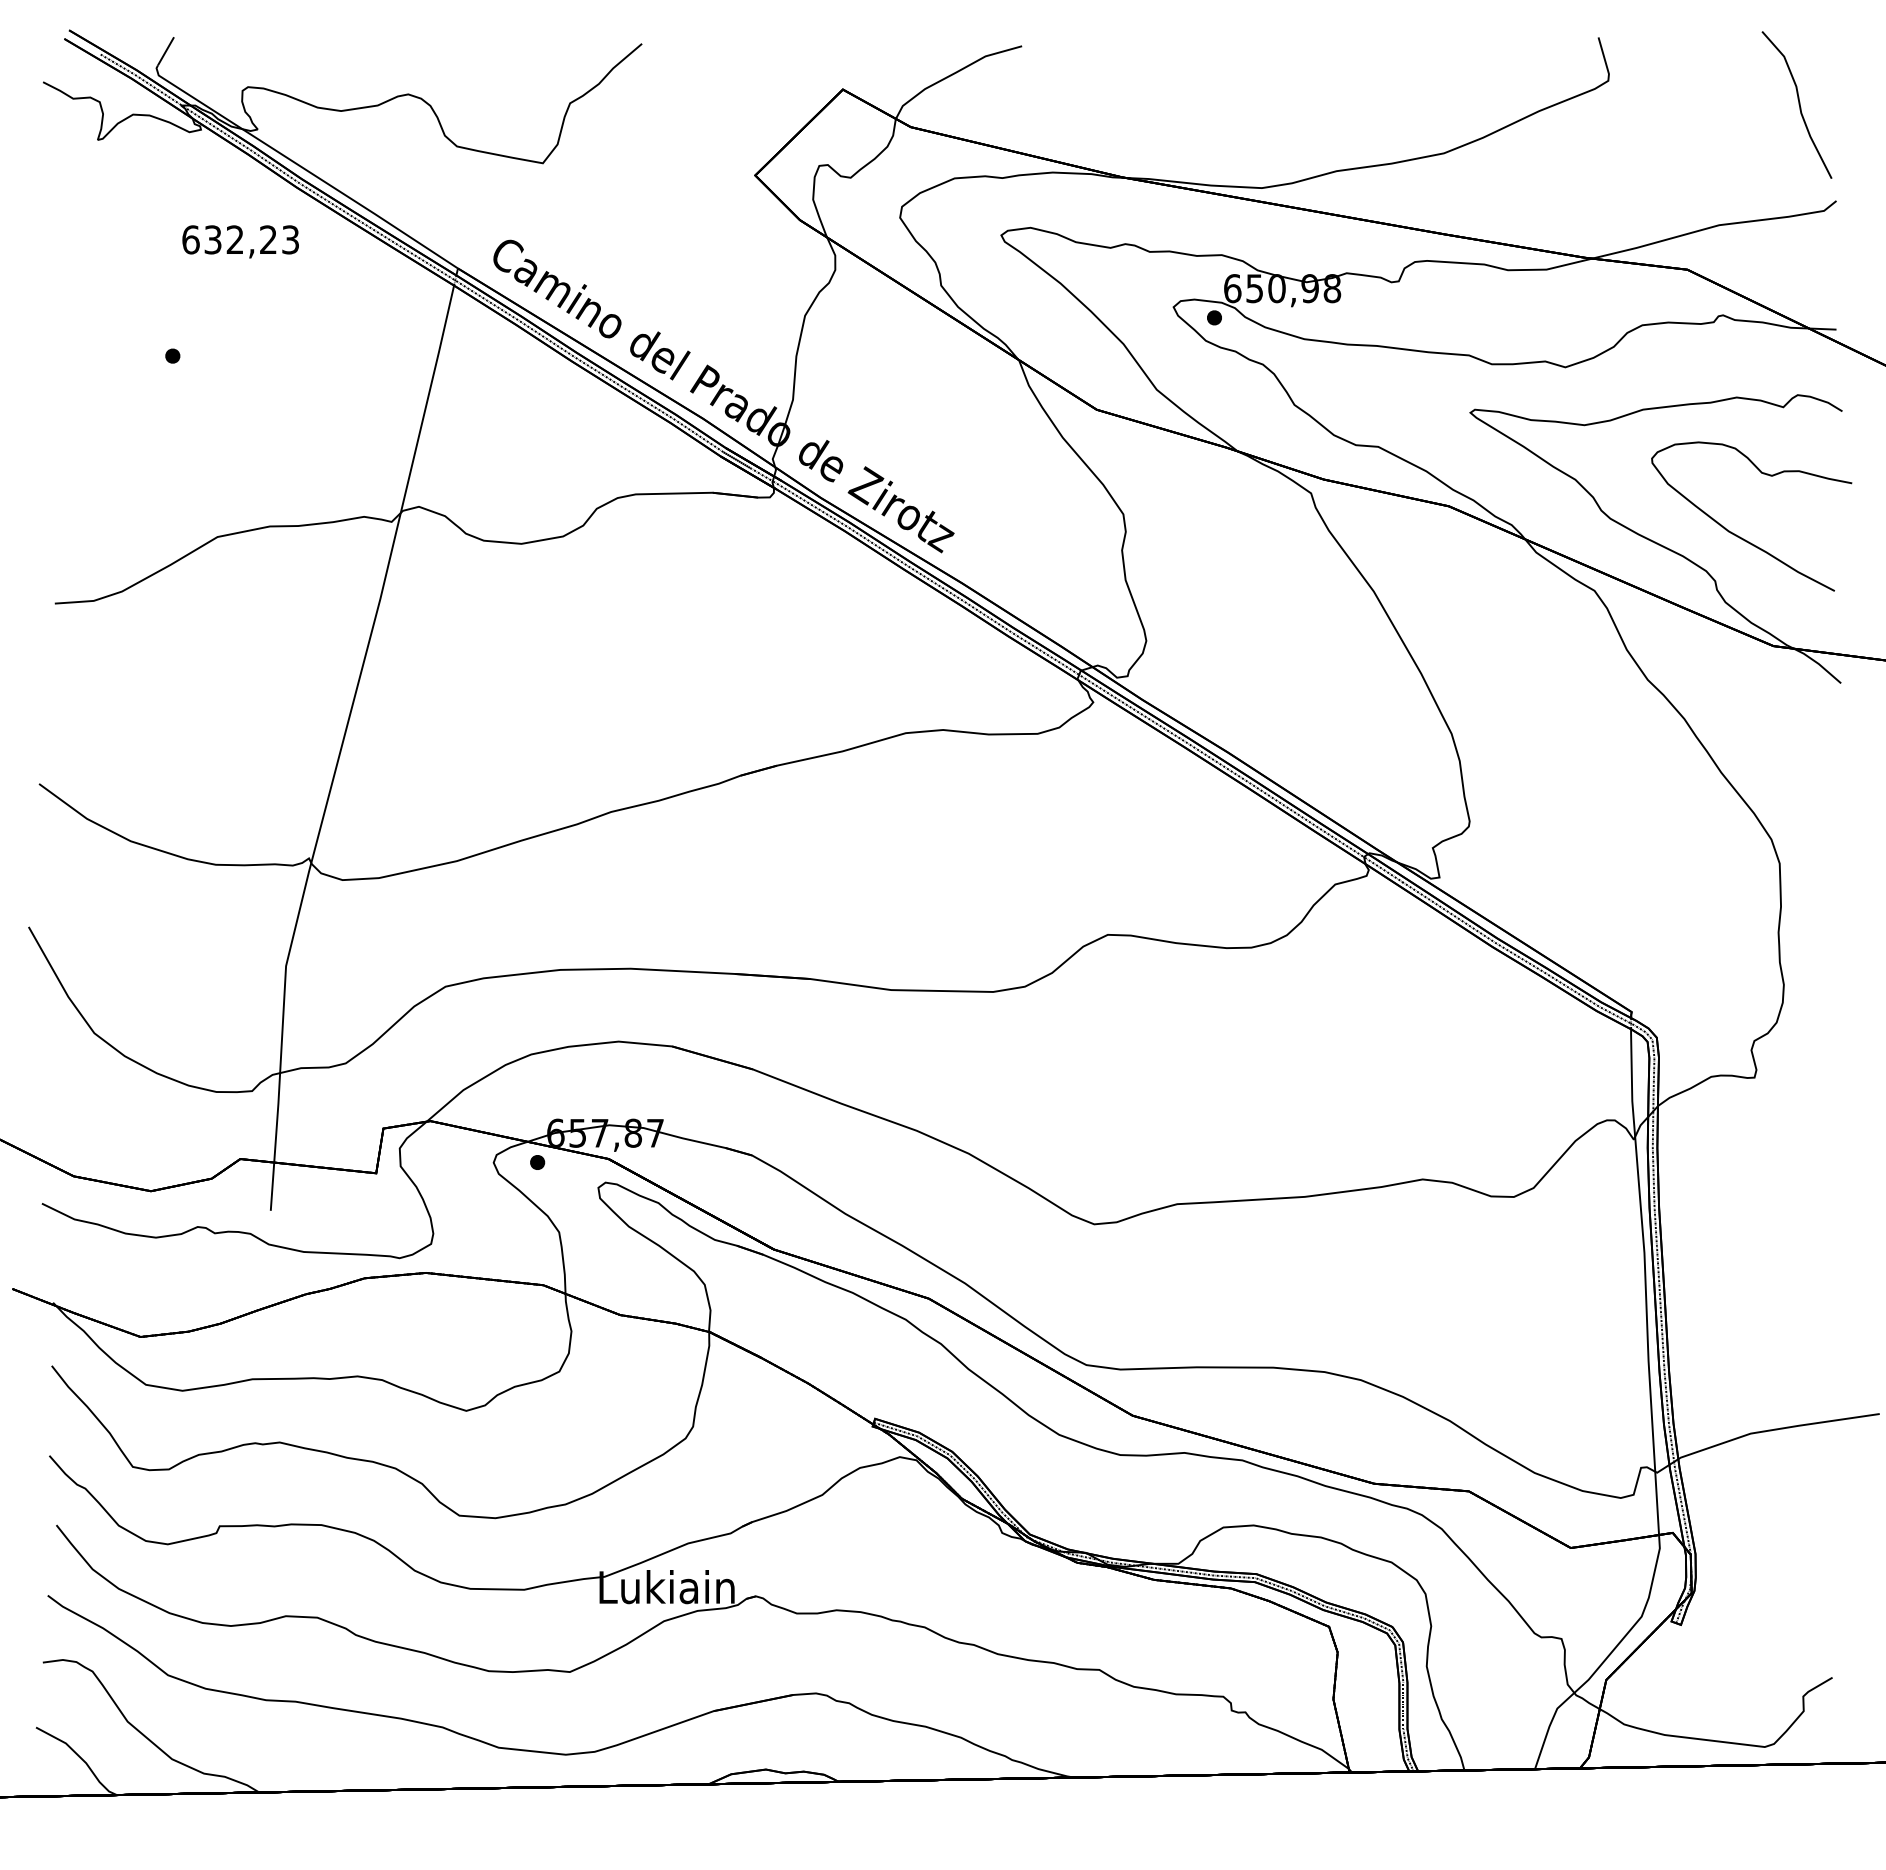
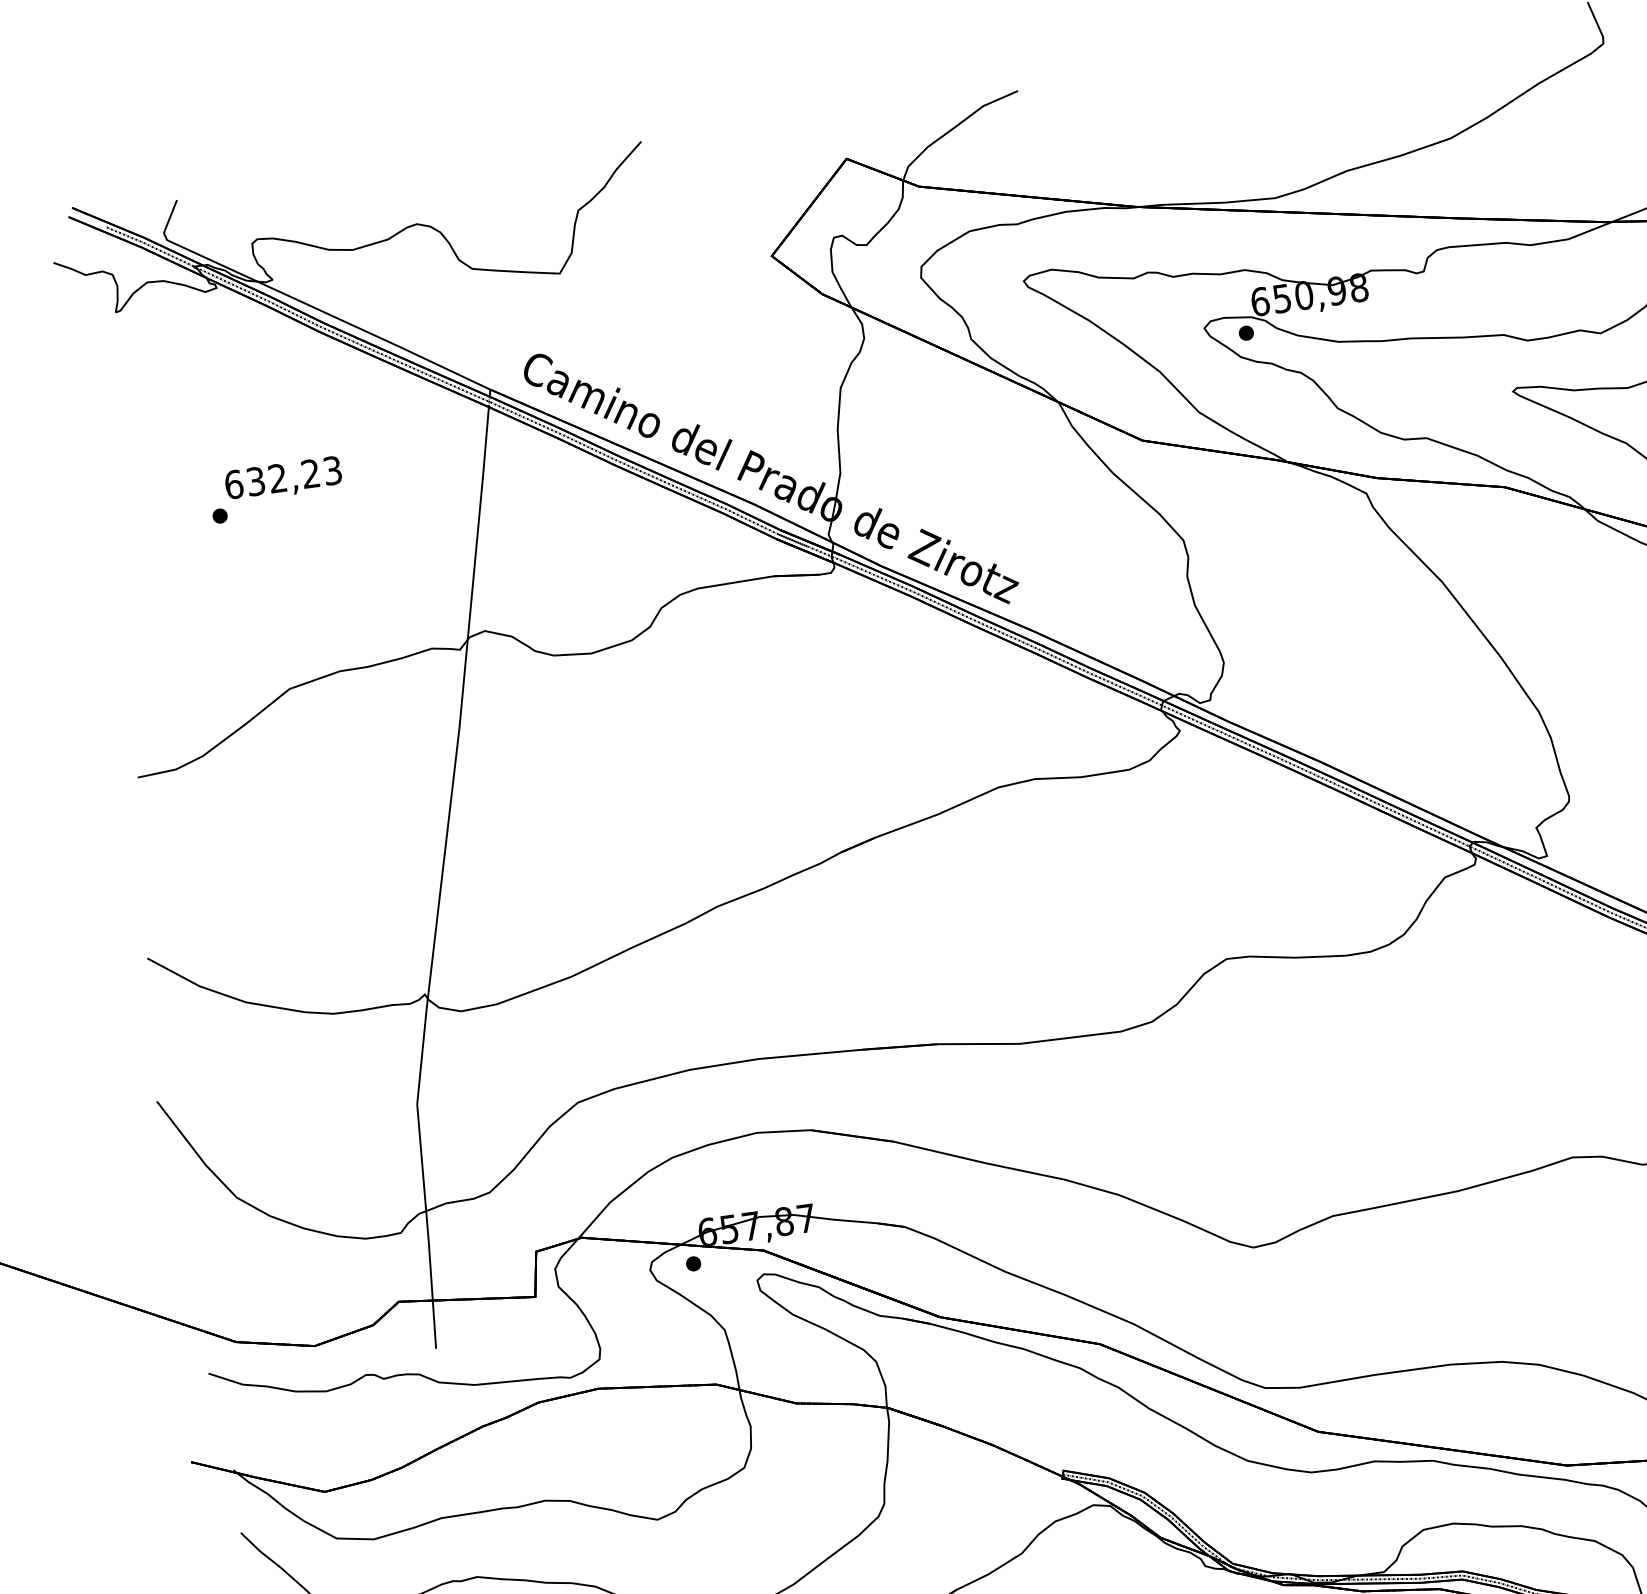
text: (240, 241) -> (283, 479), moved

